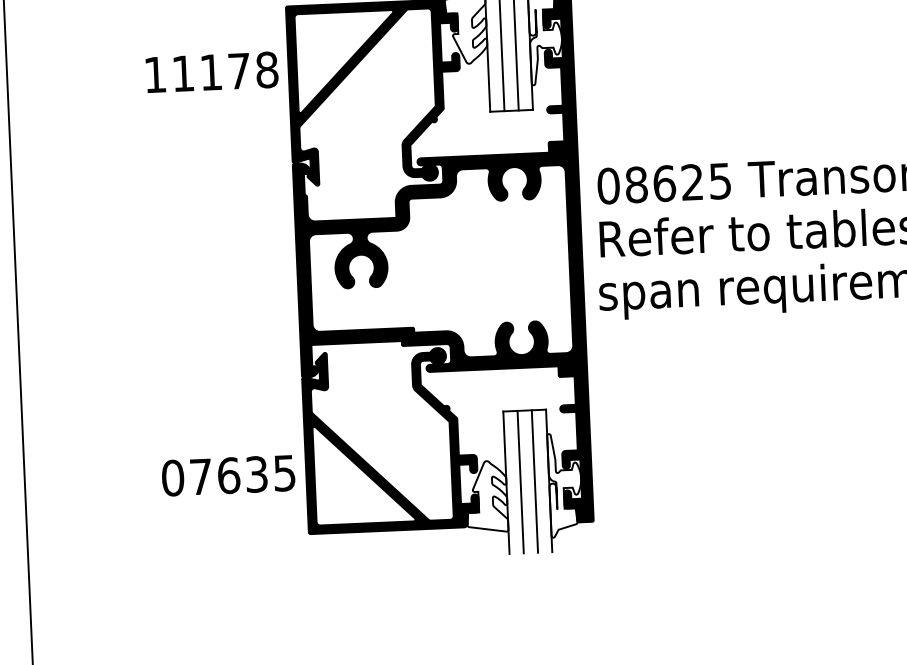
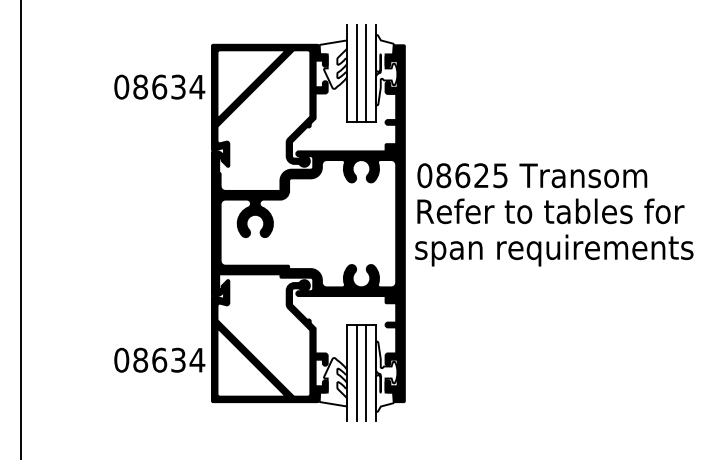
text: (211, 71) -> (159, 86), 11178 -> 08634
text: (243, 473) -> (169, 359), 07635 -> 08634

